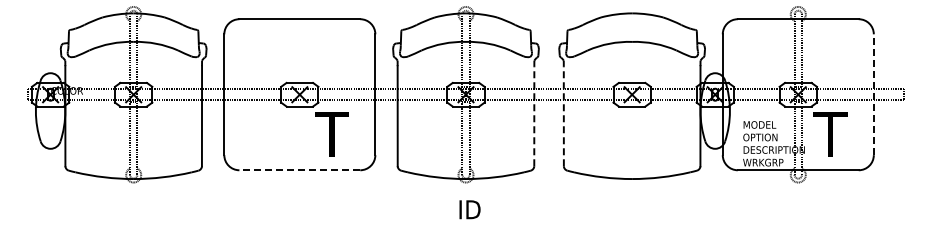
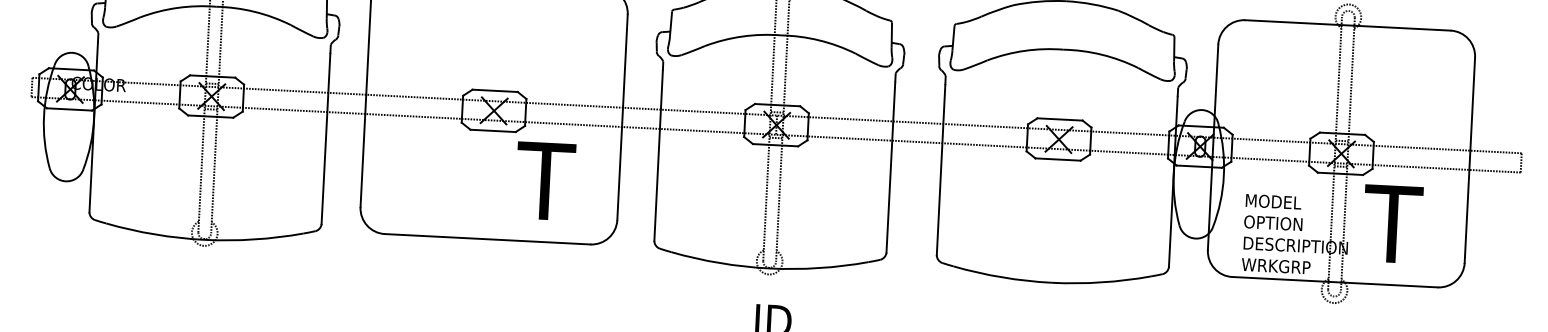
line: (873, 94) -> (1469, 159), dashed -> solid
line: (534, 115) -> (891, 166), dashed -> solid
line: (563, 115) -> (940, 168), dashed -> solid
line: (299, 170) -> (487, 239), dashed -> solid

